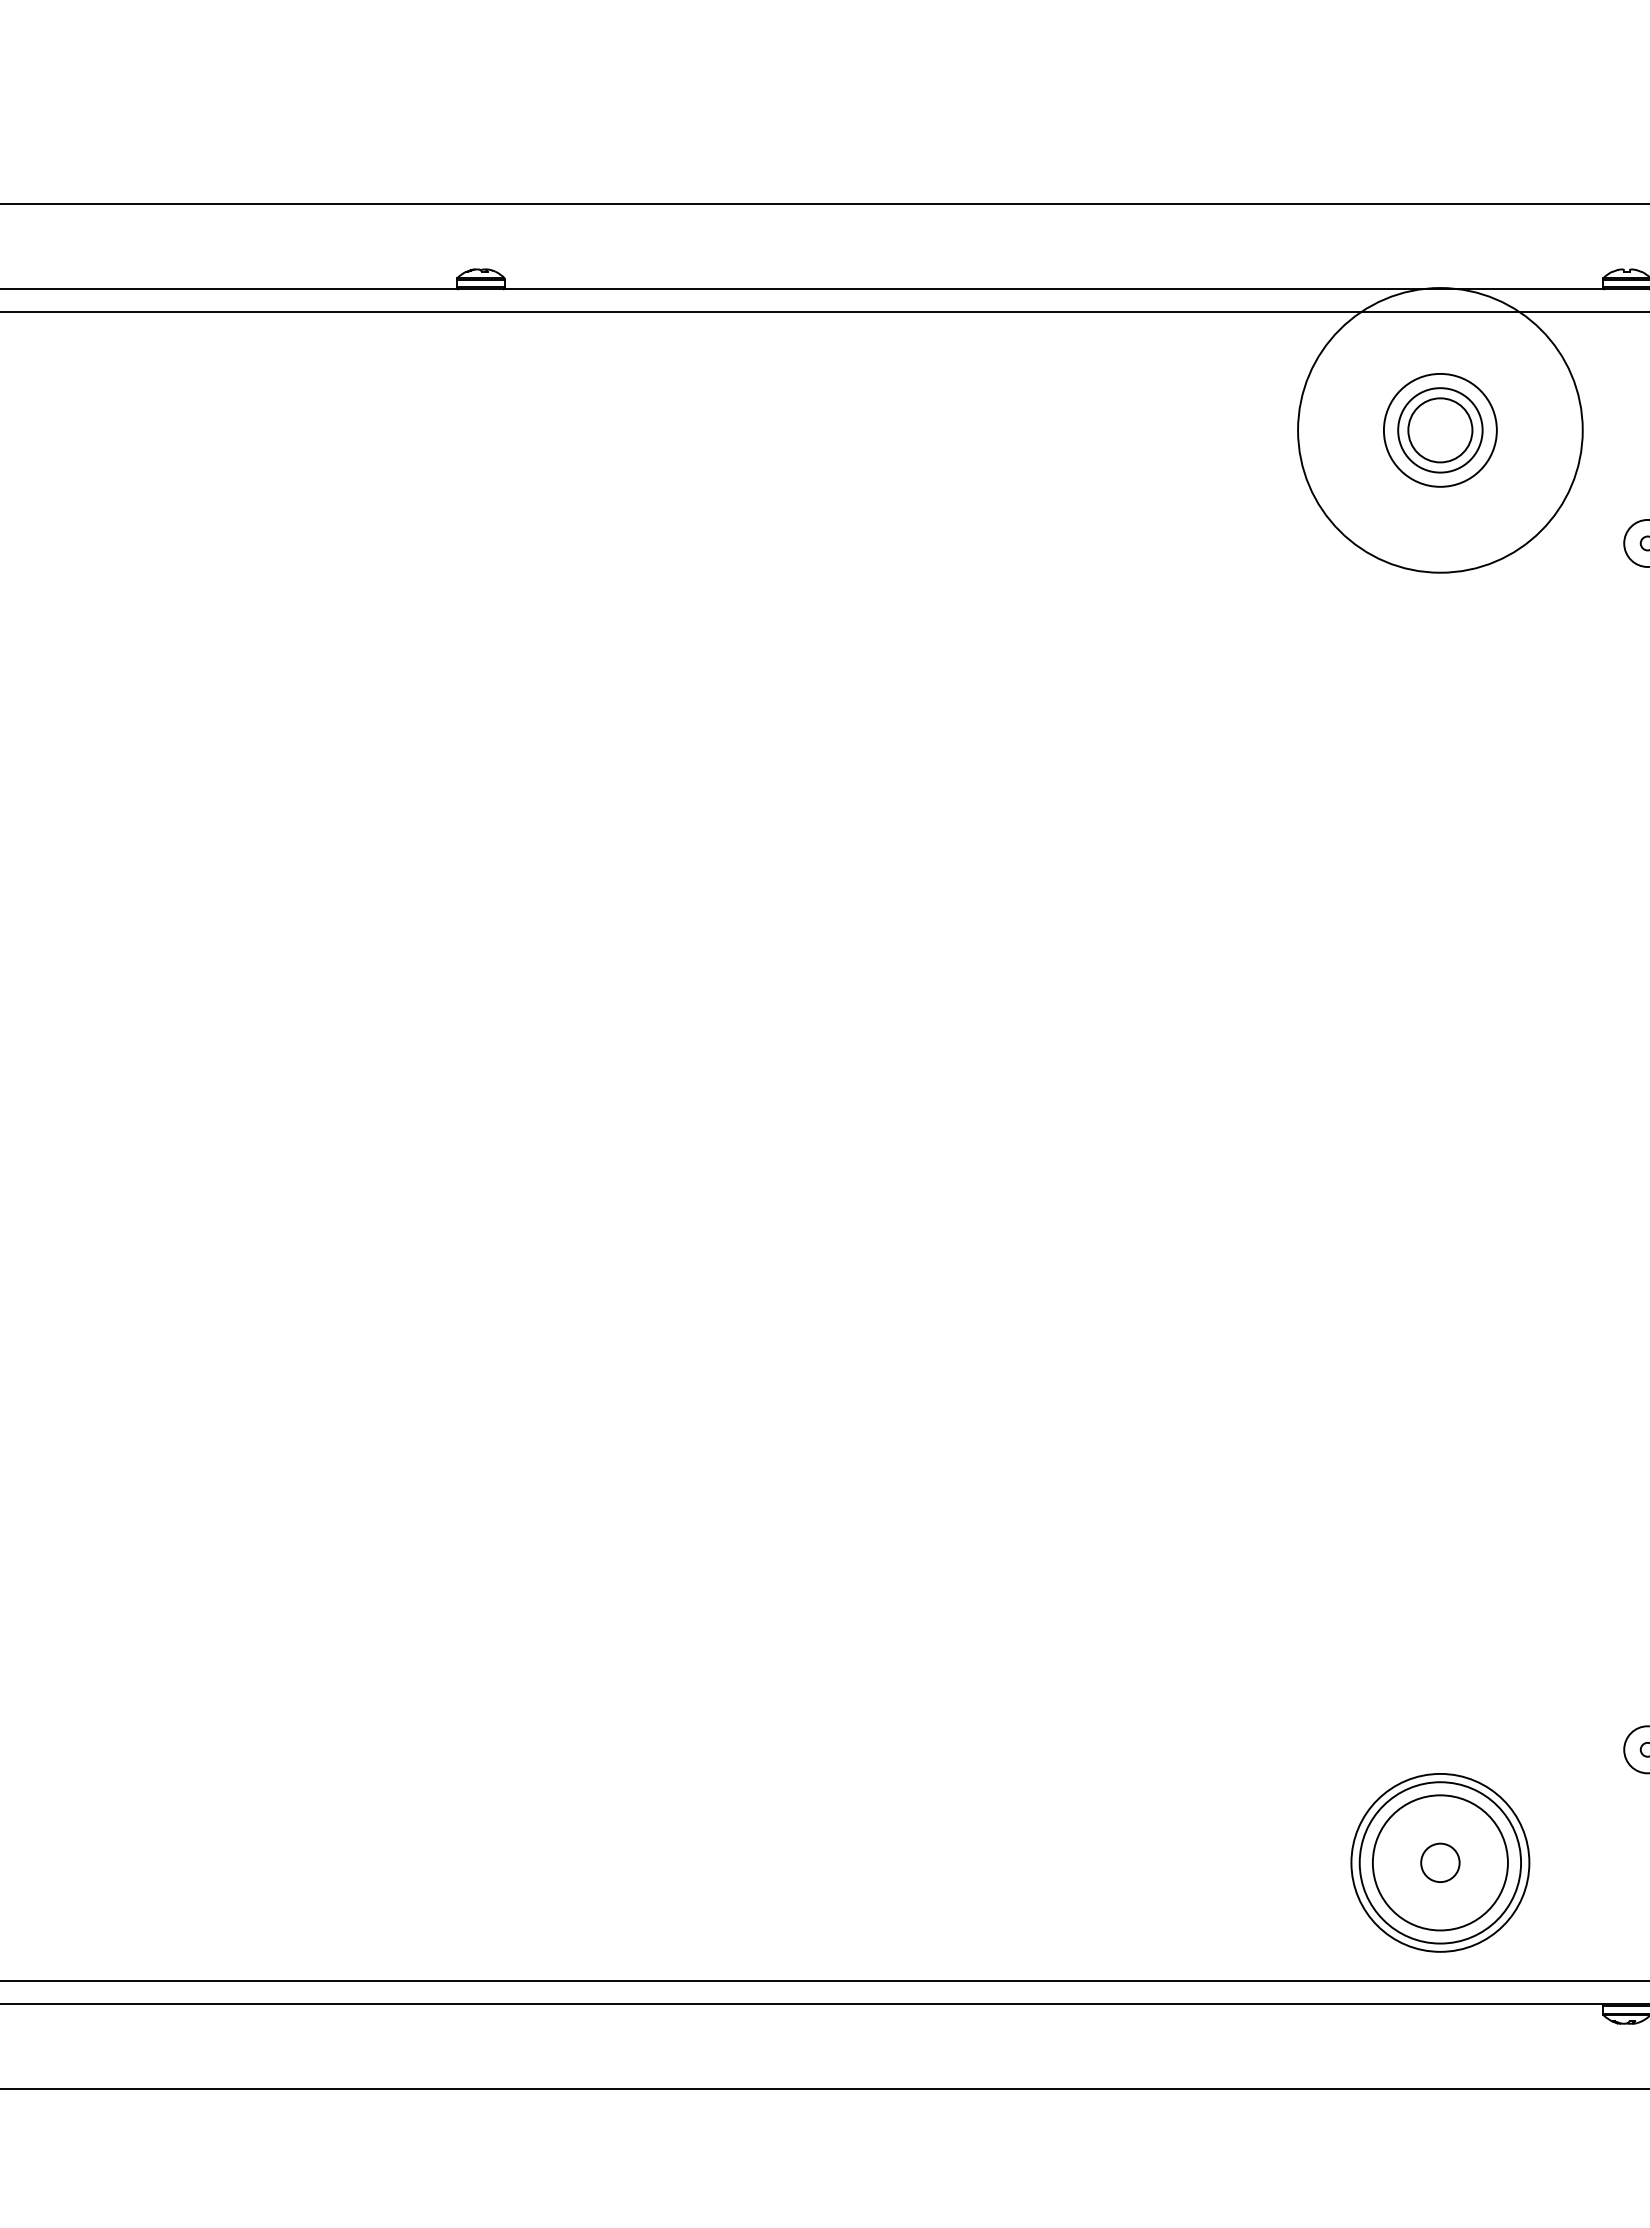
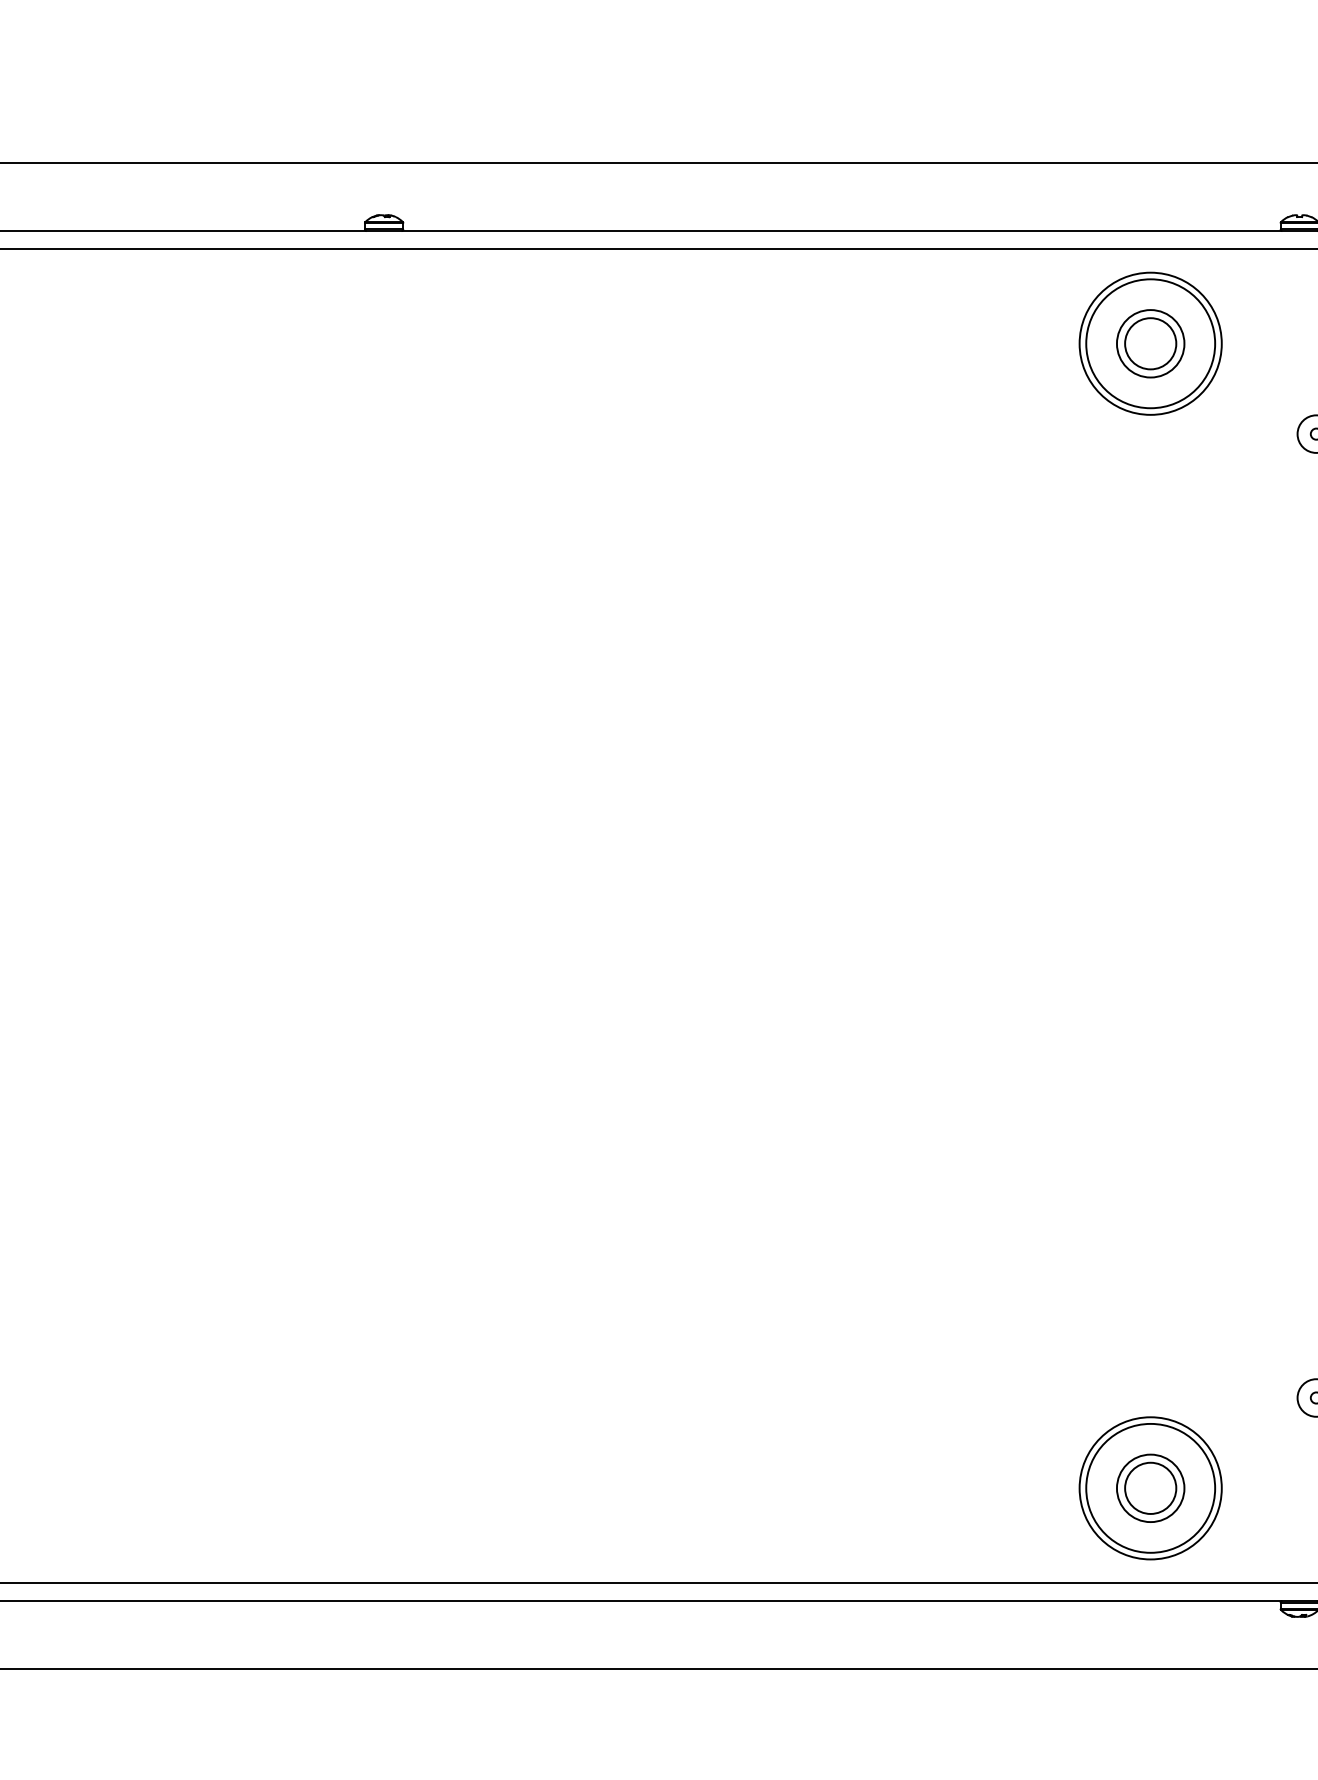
circle: (1440, 430) -> (1150, 343), size x0.62
circle: (1440, 430) -> (1150, 343), size x1.43
circle: (1440, 1862) -> (1150, 1488), size x0.62
circle: (1440, 1862) -> (1150, 1488), size x1.67

